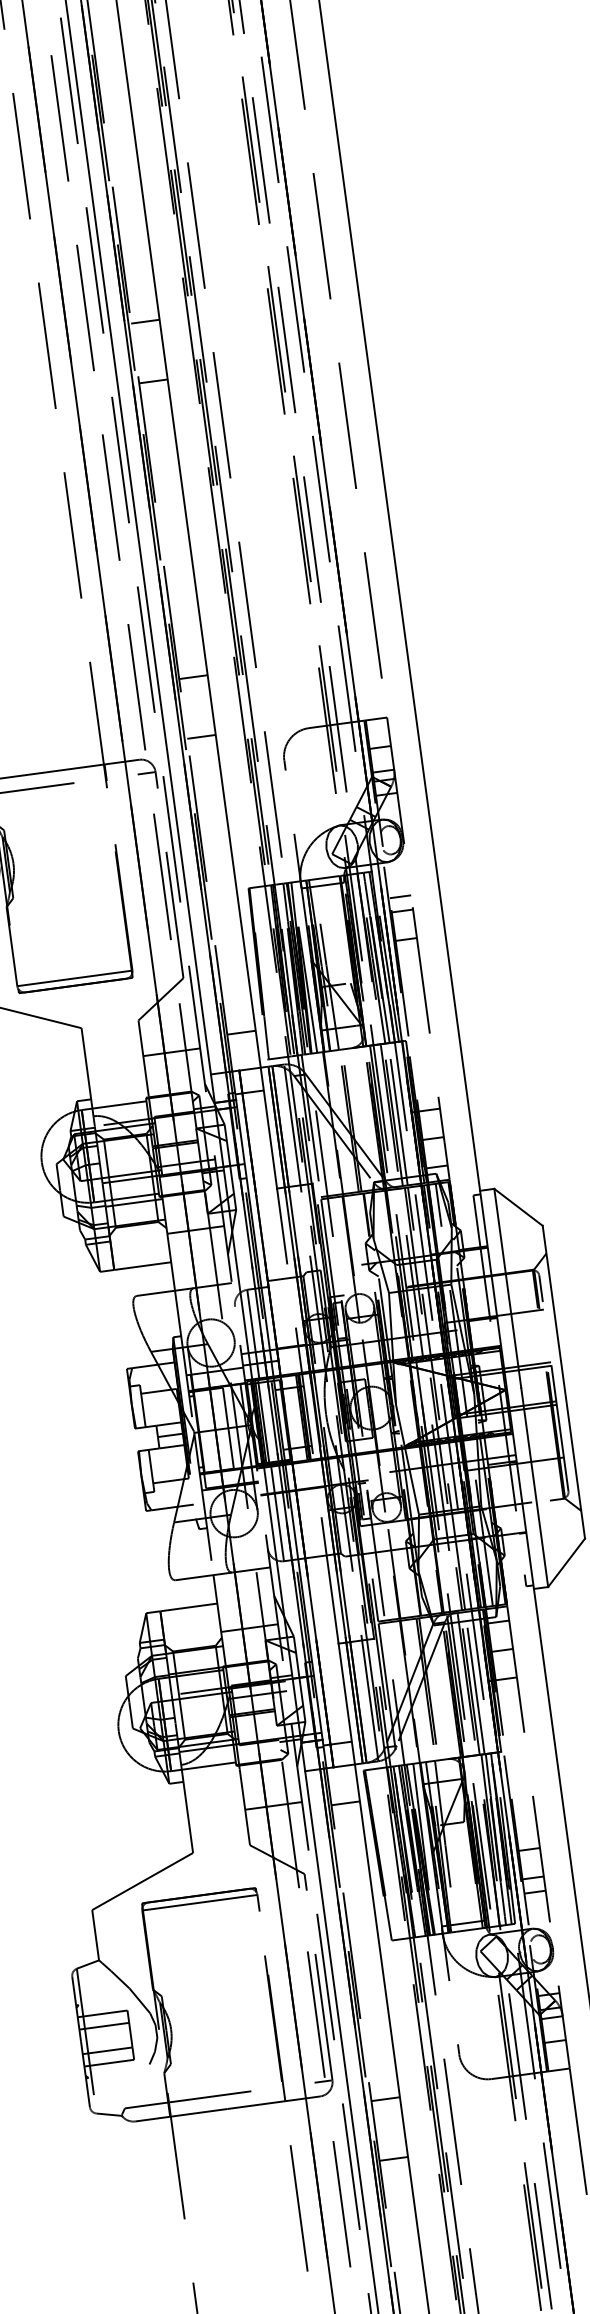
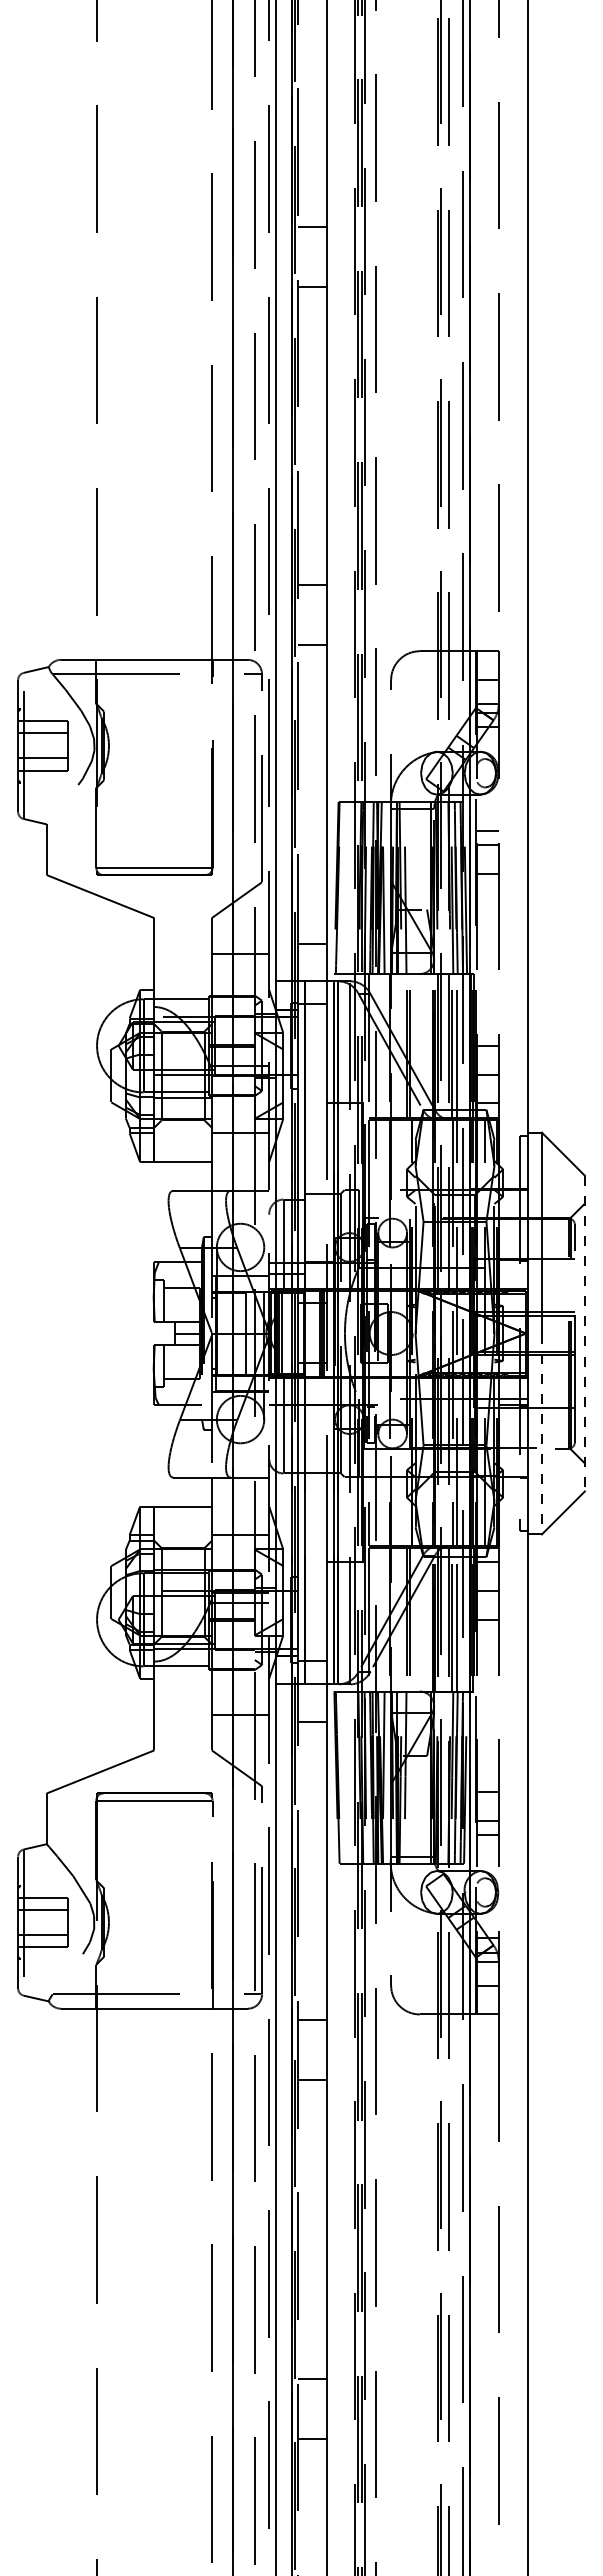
line: (563, 1382) -> (584, 1333), solid -> dashed
line: (534, 1488) -> (541, 1434), solid -> dashed

